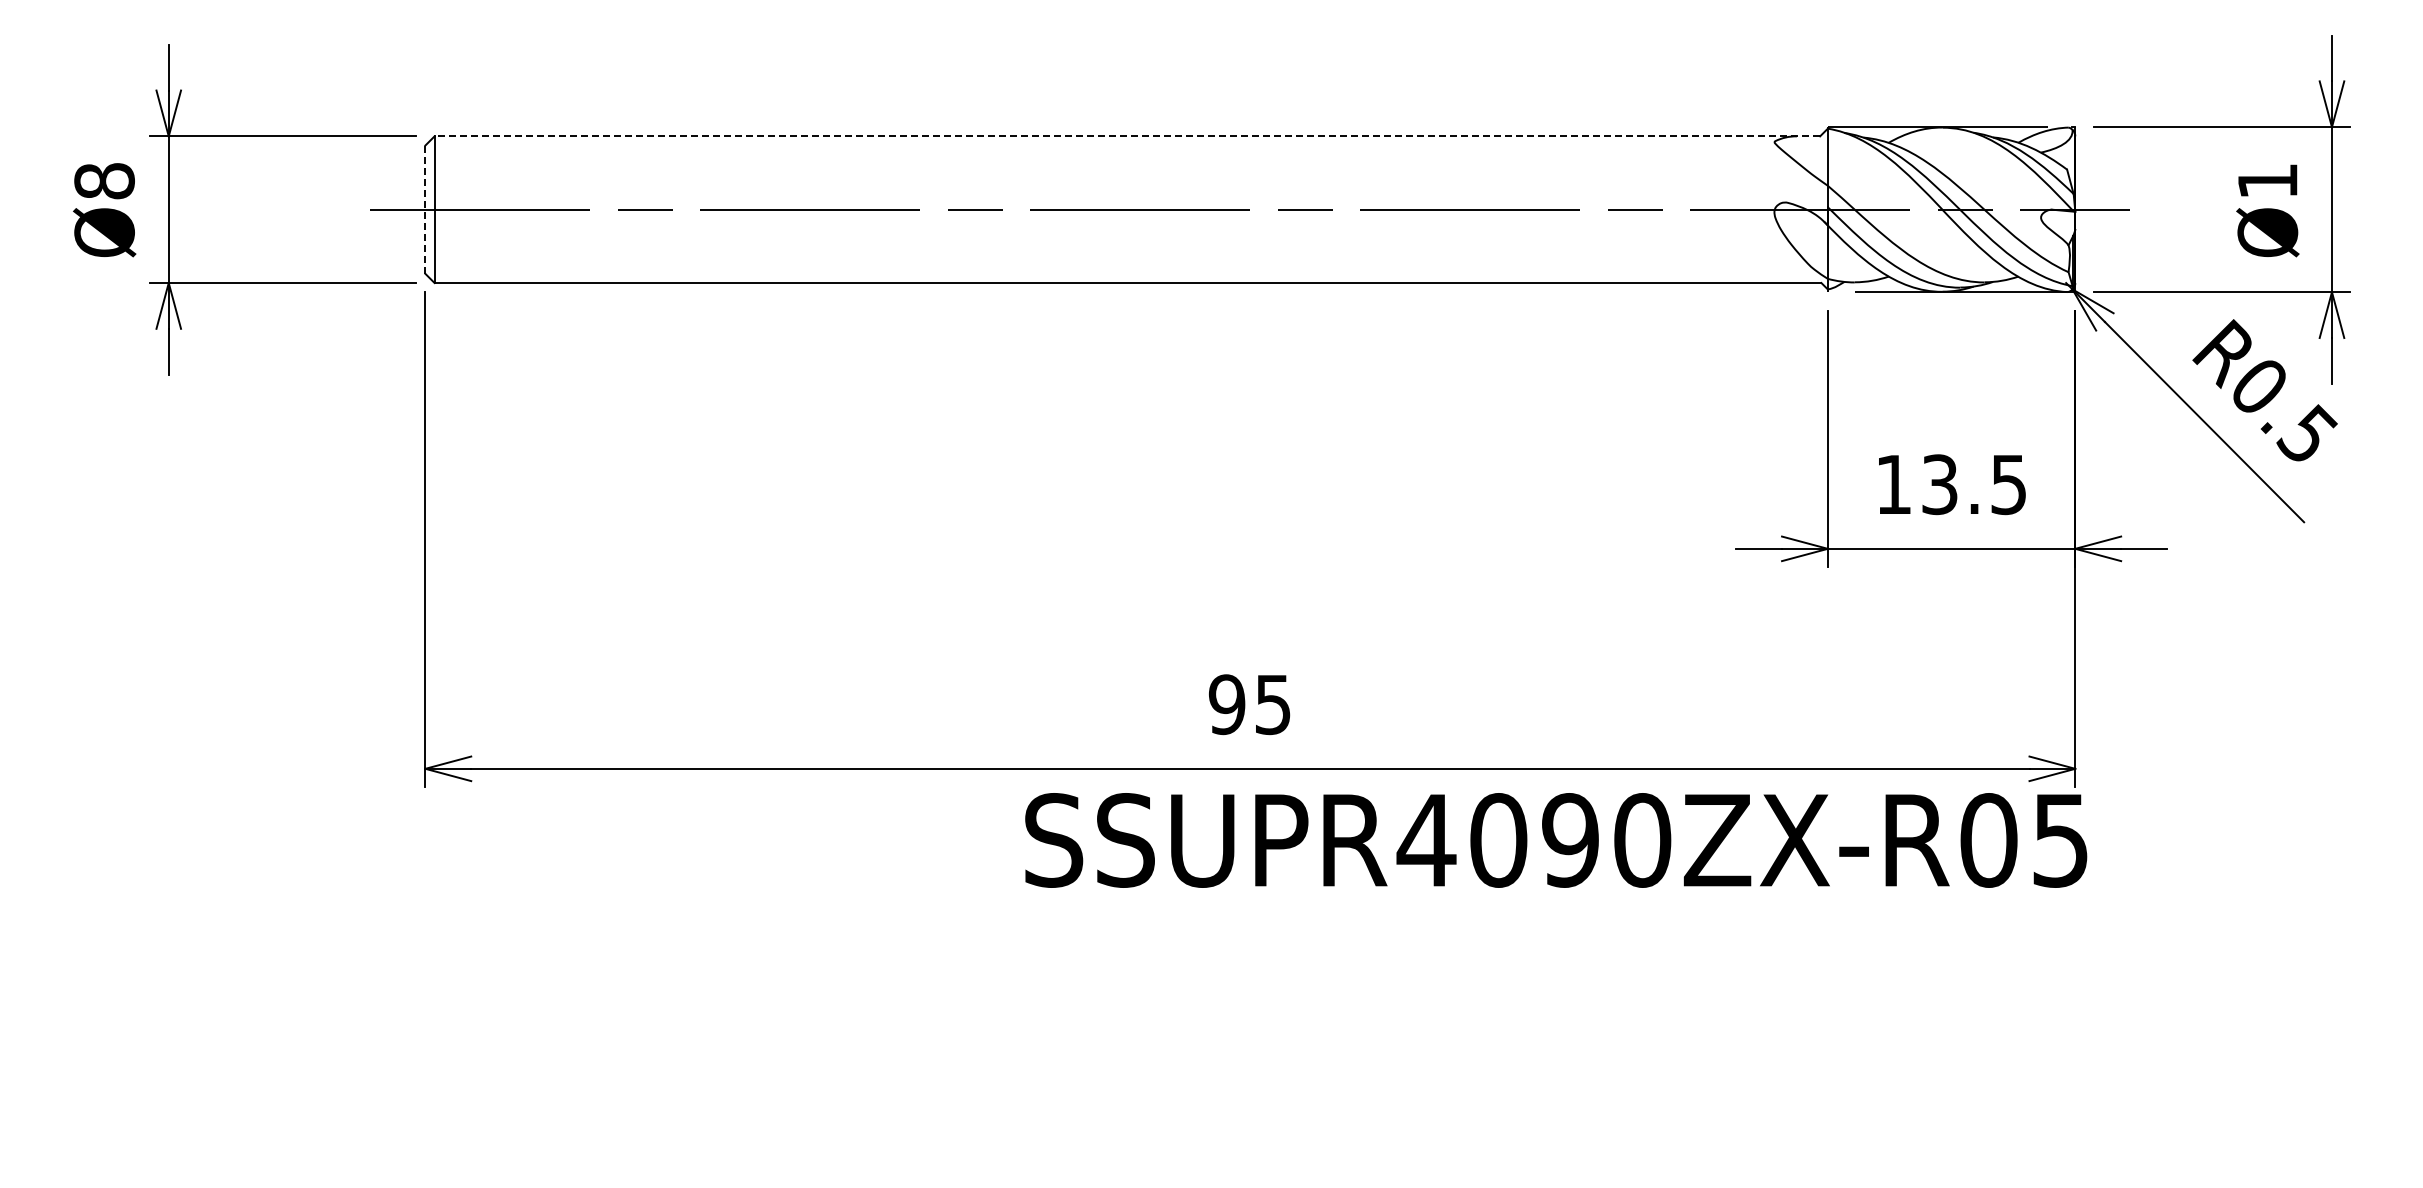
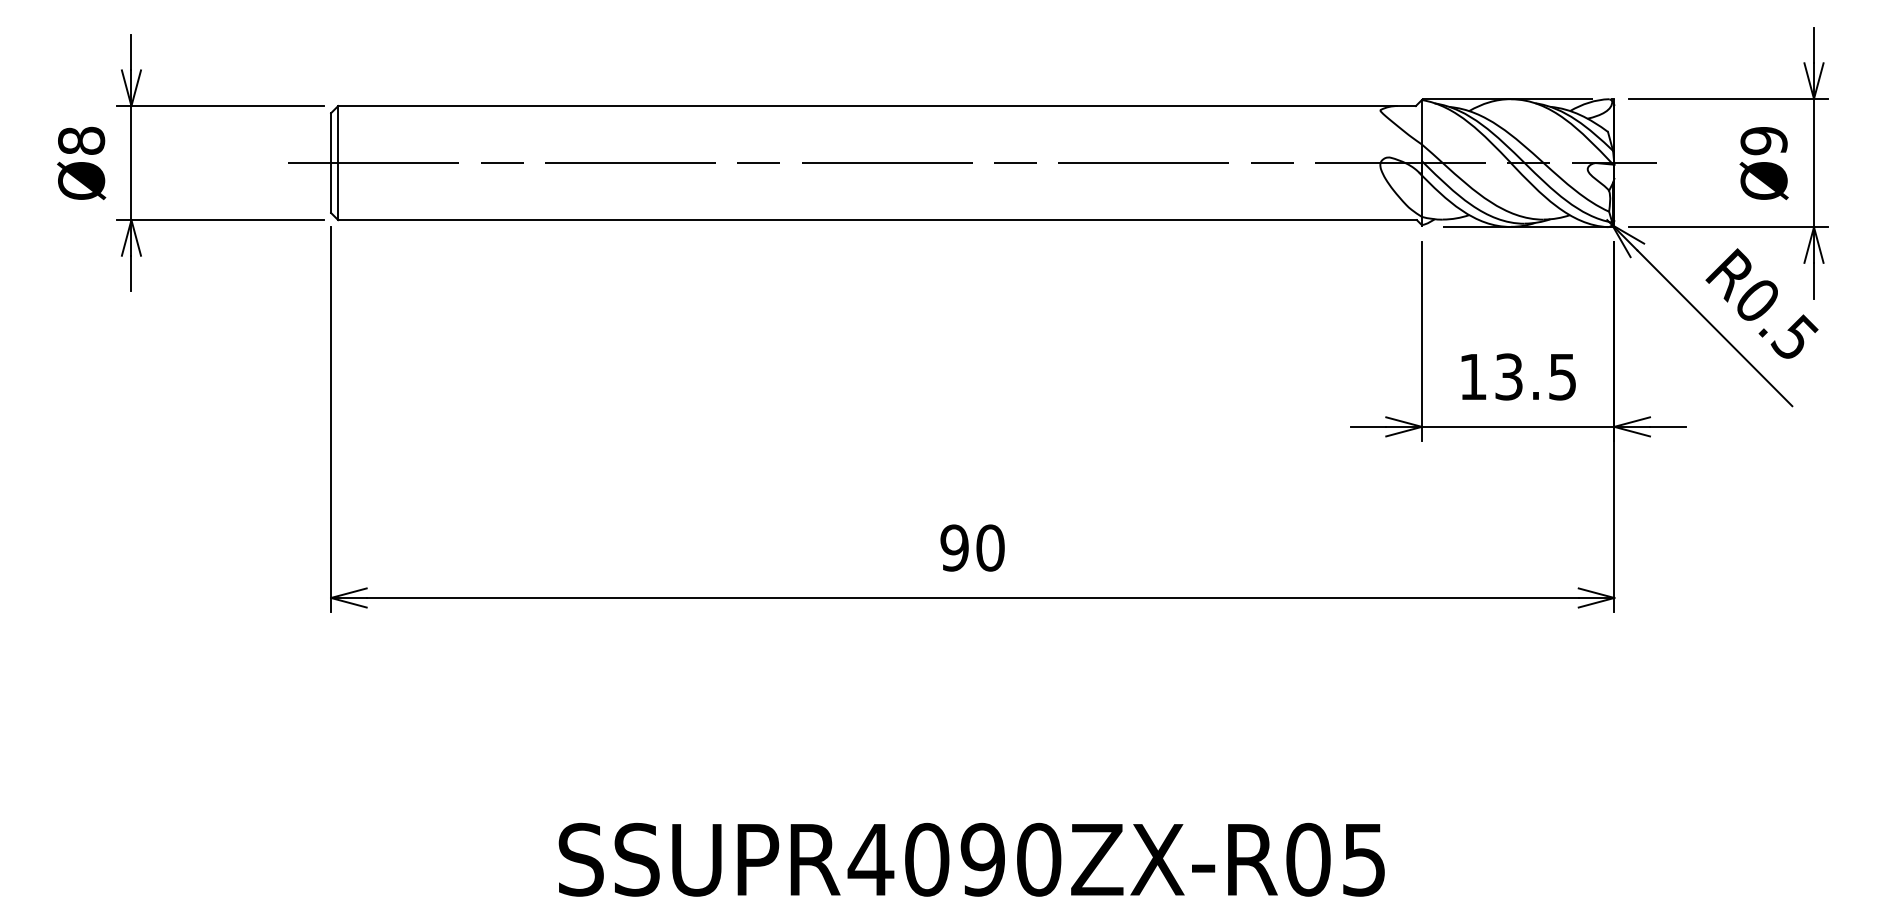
line: (1127, 136) -> (877, 106), dashed -> solid
text: (2267, 181) -> (1763, 141), Ø1 -> Ø9
line: (425, 210) -> (331, 163), dashed -> solid
text: (1273, 704) -> (990, 547), 95 -> 90
text: (1556, 840) -> (972, 859), moved

